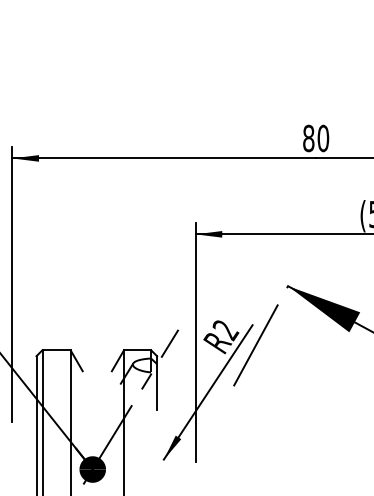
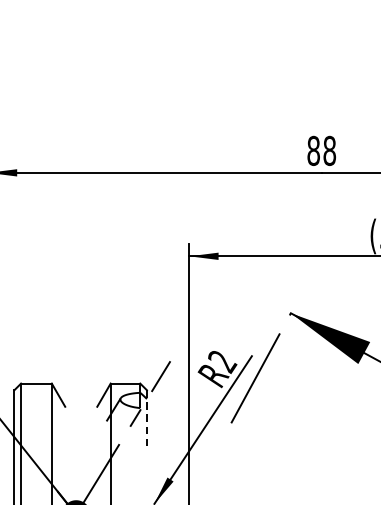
text: (323, 138) -> (329, 150), 80 -> 88
line: (157, 382) -> (147, 419), solid -> dashed

